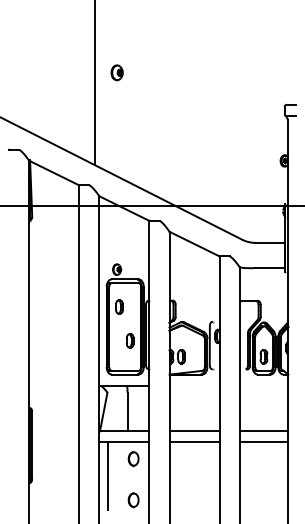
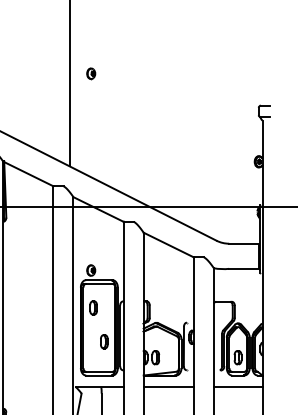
part: (116, 72) -> (90, 73), size x0.71
line: (194, 385) -> (168, 386), added
line: (263, 385) -> (237, 386), added

